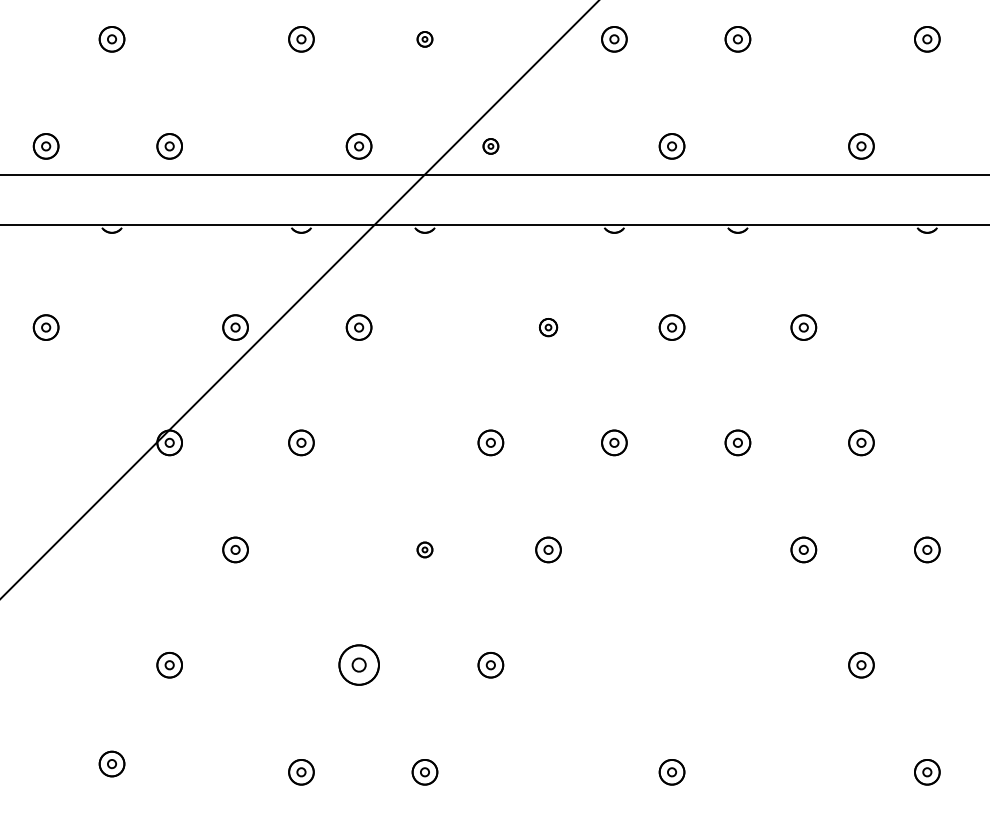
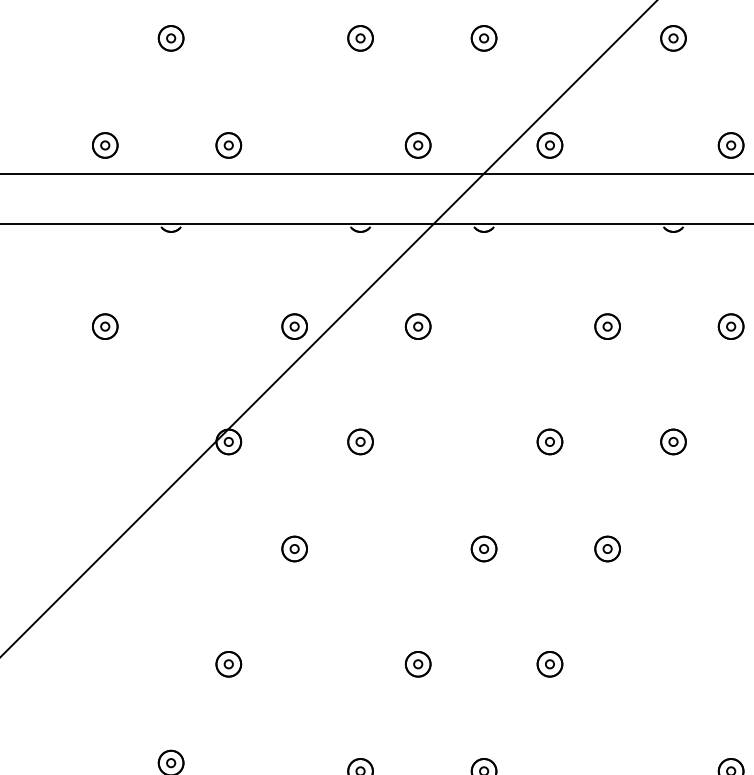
part: (424, 39) -> (483, 38), size x1.67
part: (490, 146) -> (549, 145), size x1.67
part: (548, 327) -> (607, 326), size x1.43
part: (424, 549) -> (483, 548), size x1.67
part: (358, 665) -> (417, 664), size x0.62

